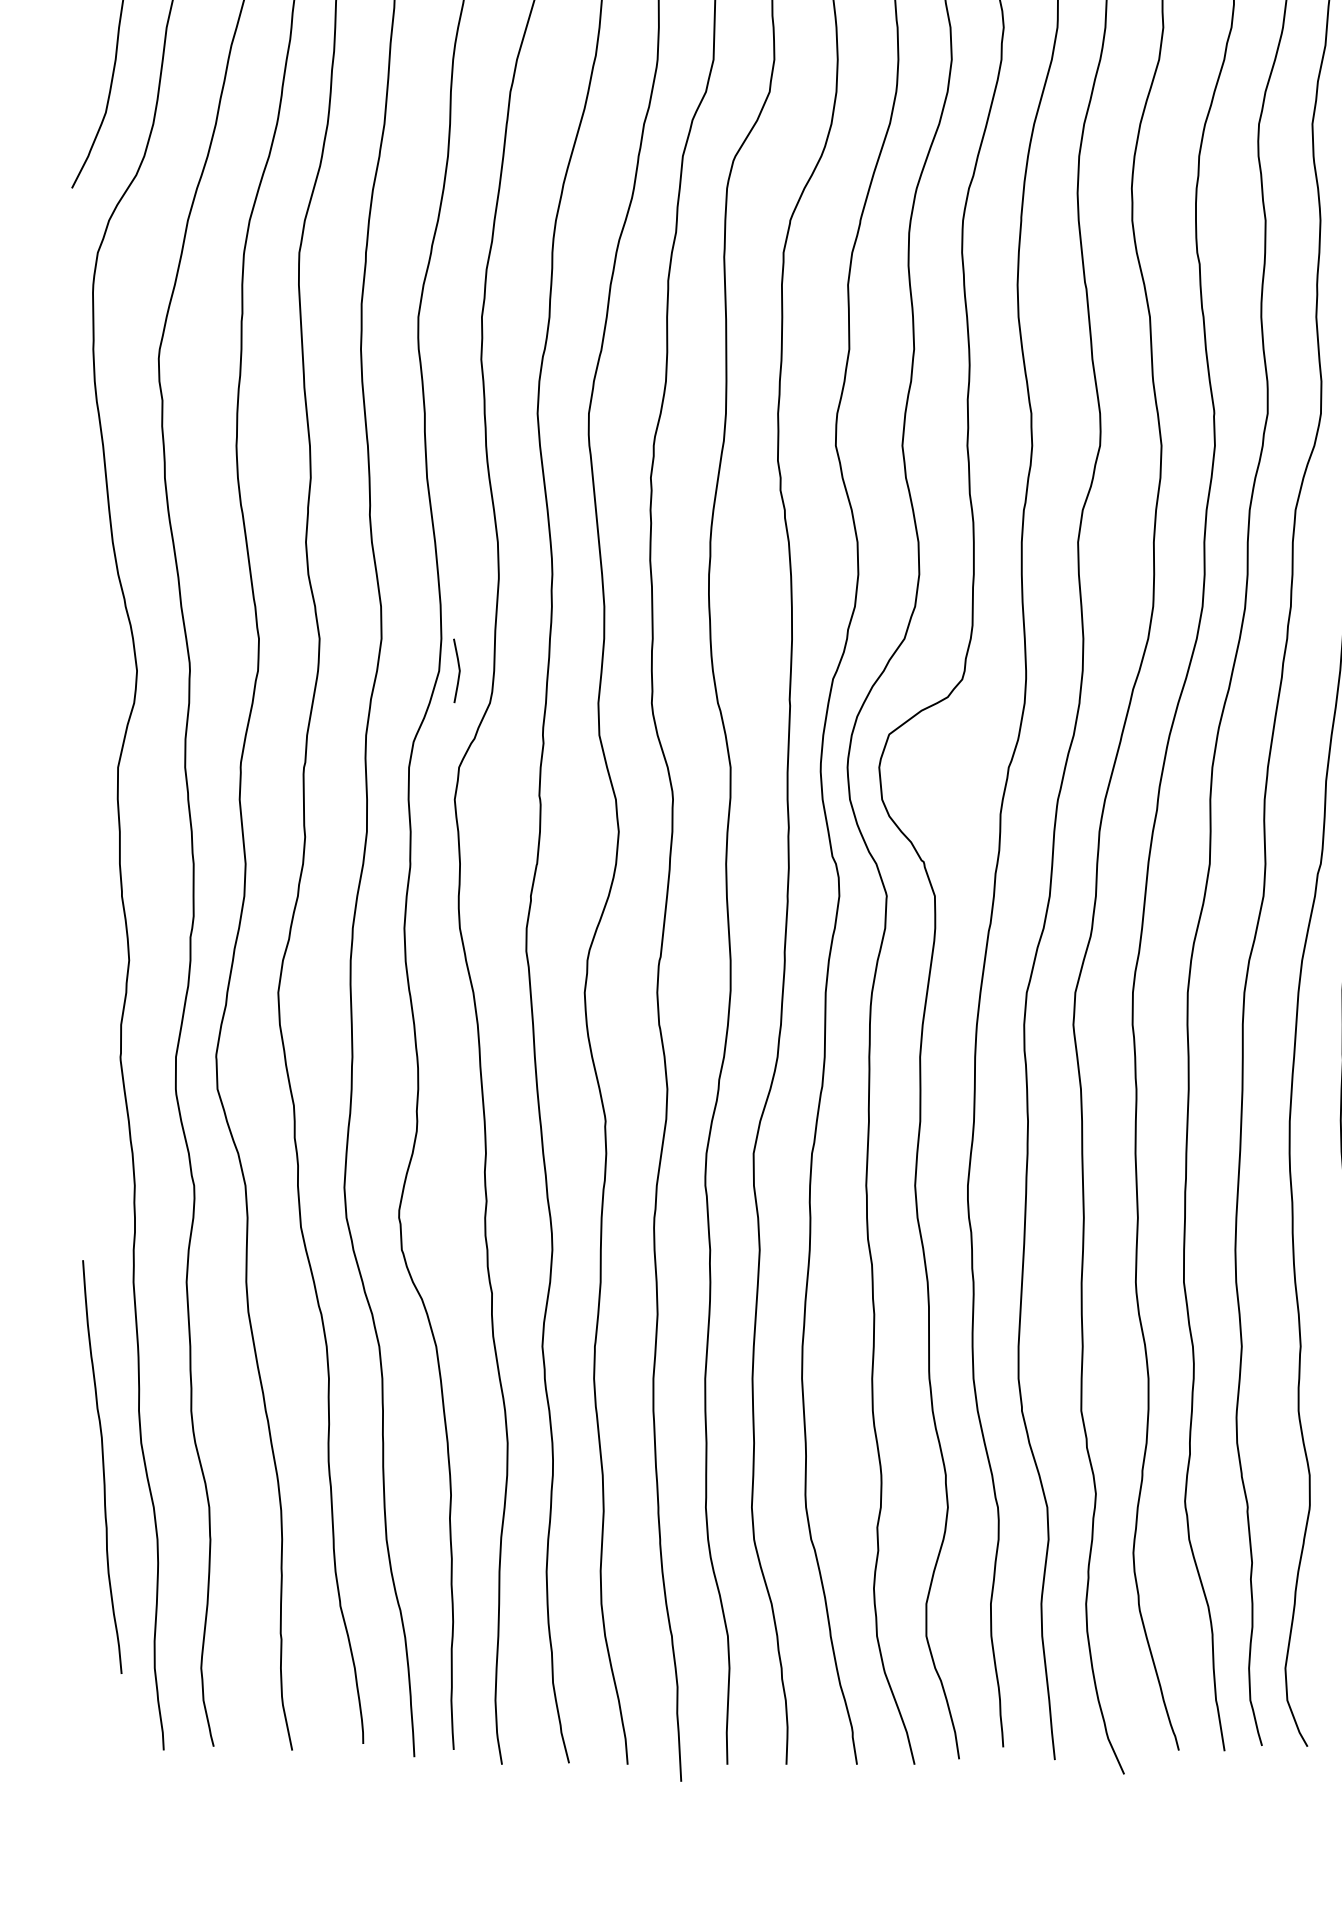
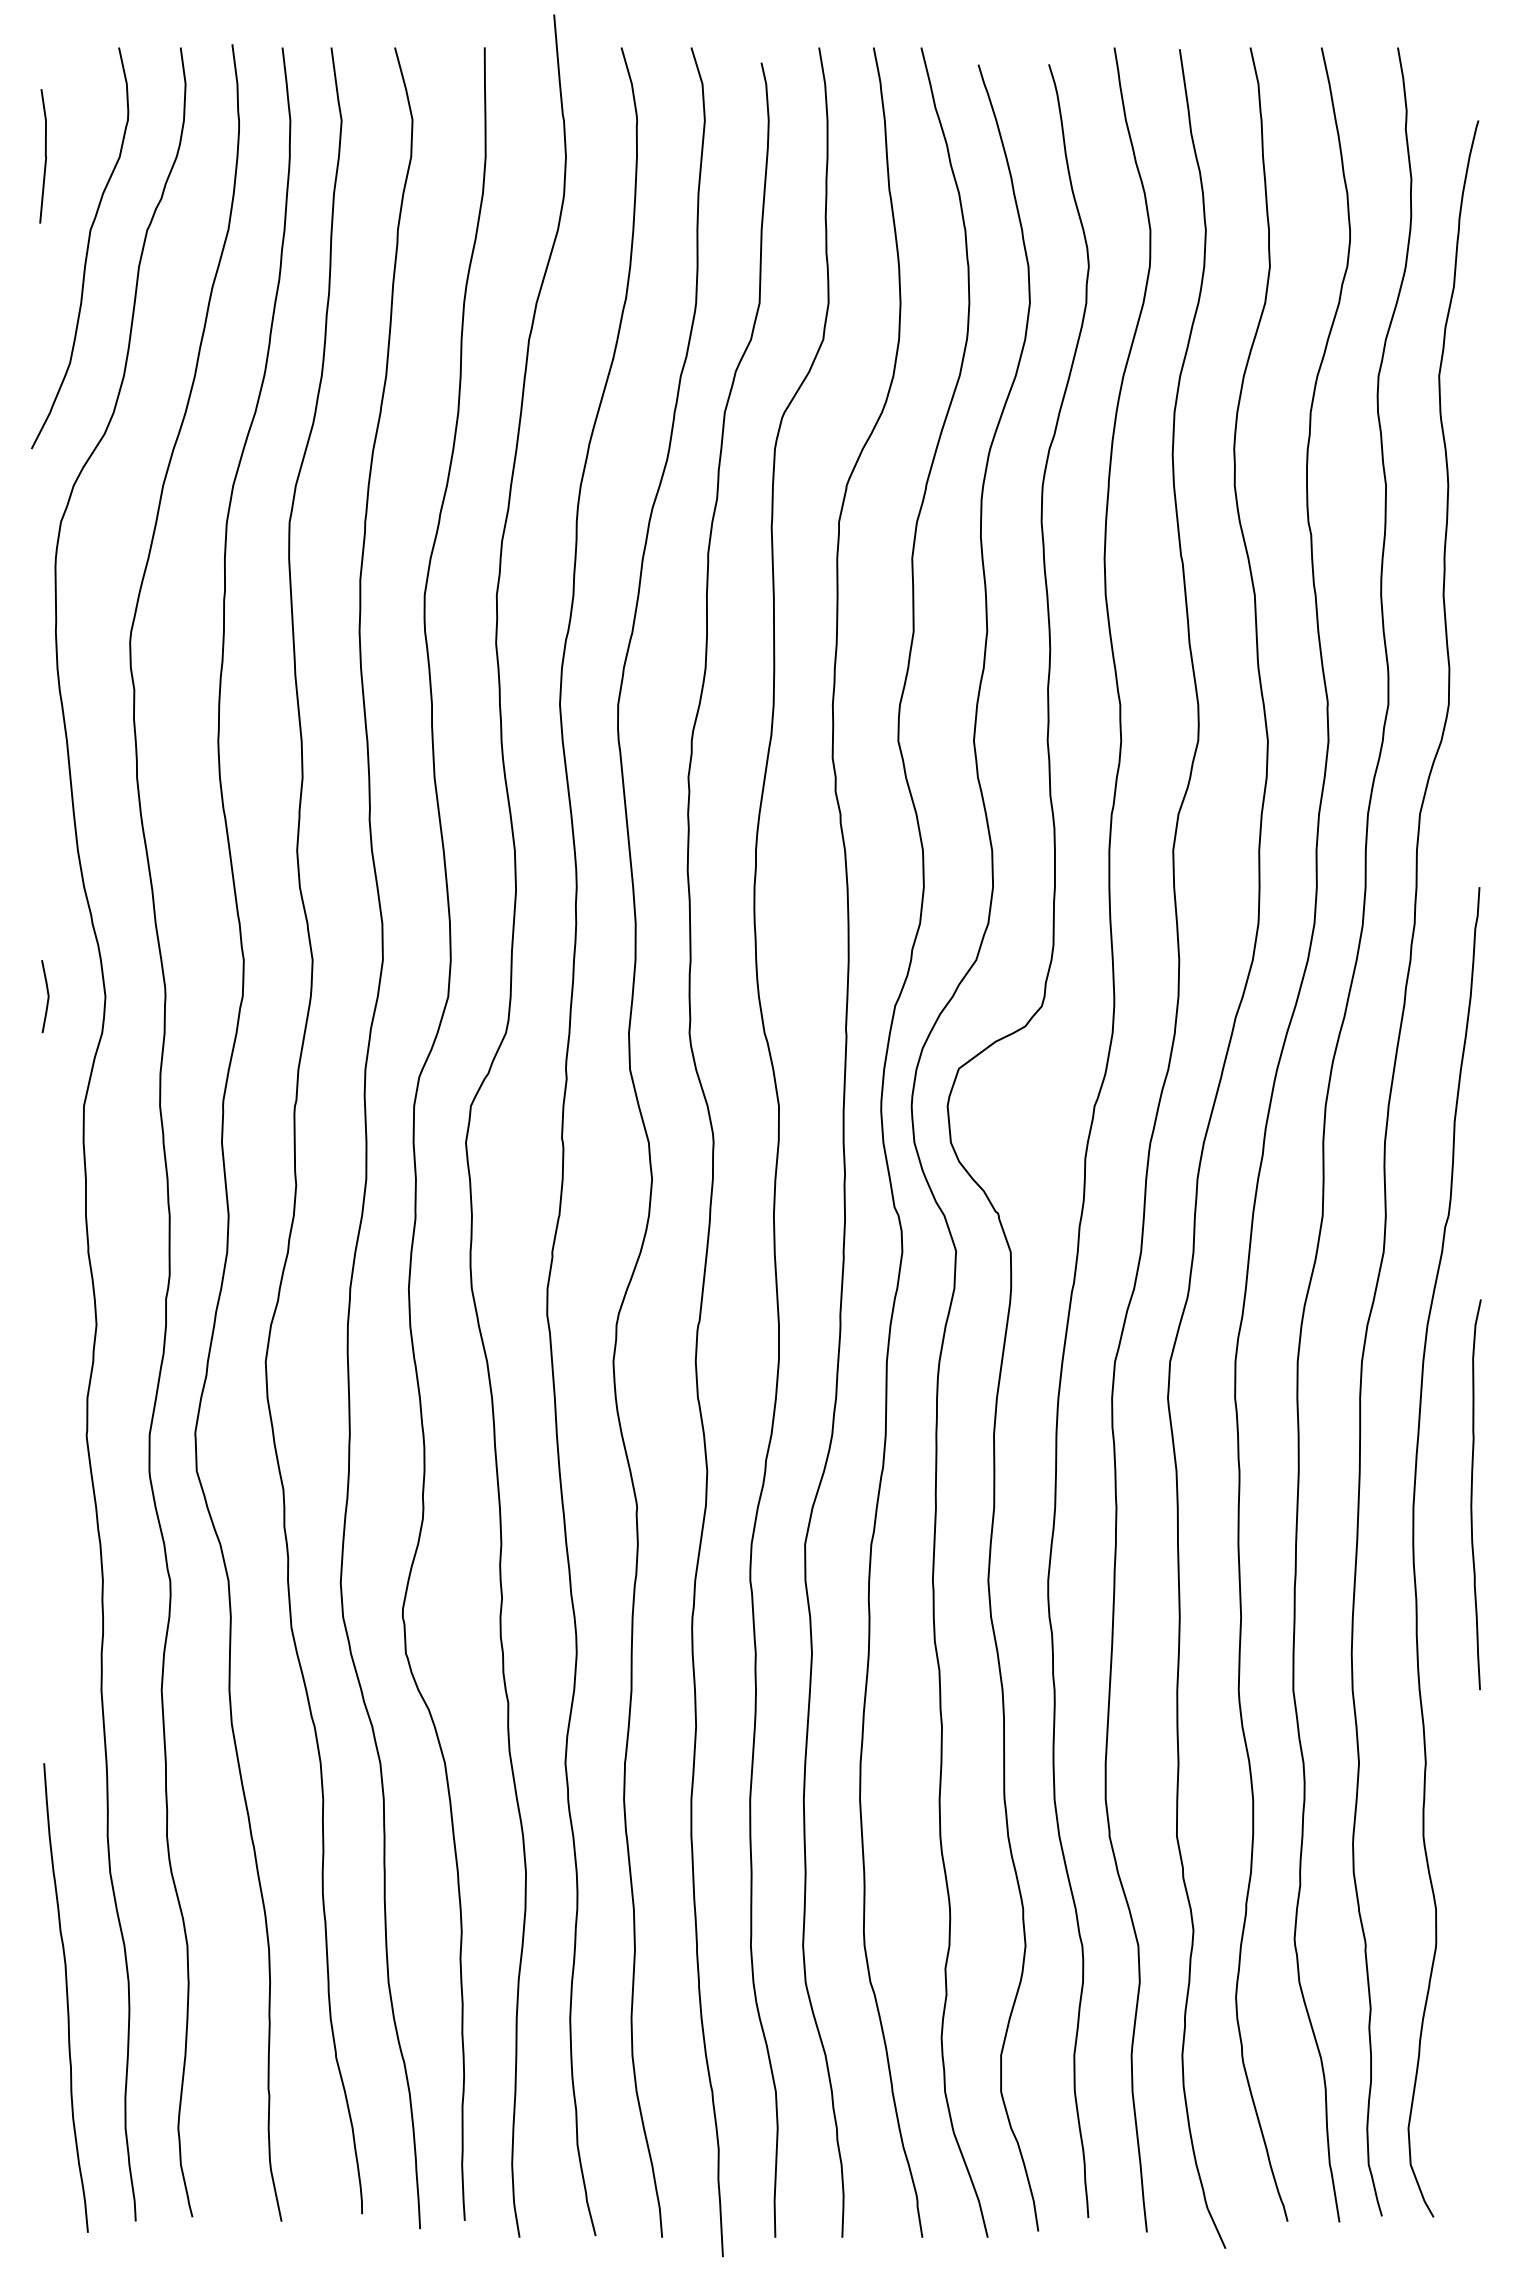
line: (458, 670) -> (47, 996), moved
curve: (102, 1466) -> (66, 1997), moved

